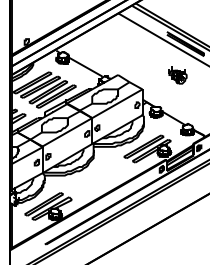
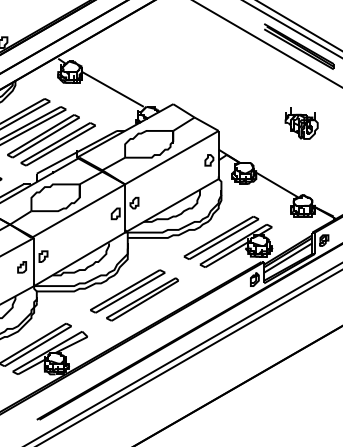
part: (177, 75) -> (300, 123), moved
part: (97, 177) -> (134, 294), added

